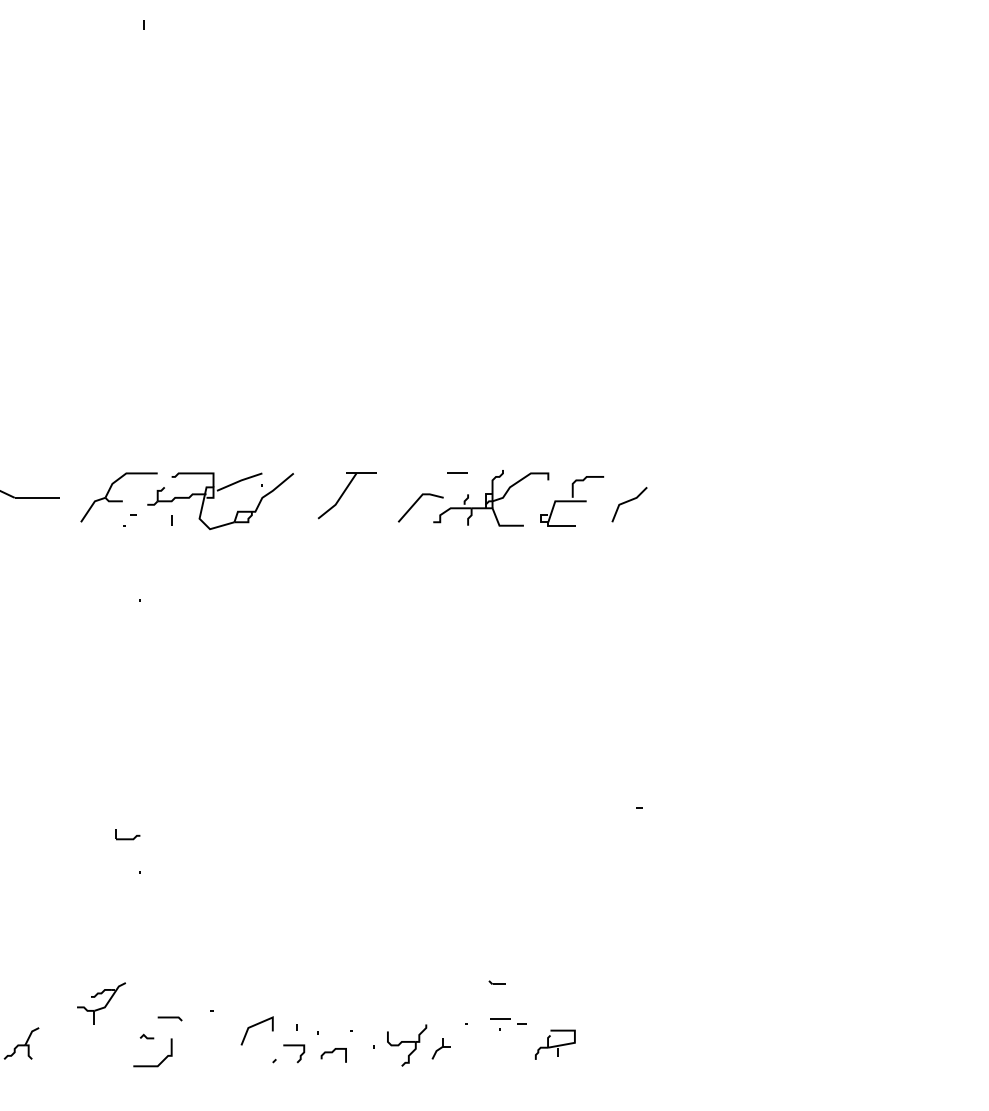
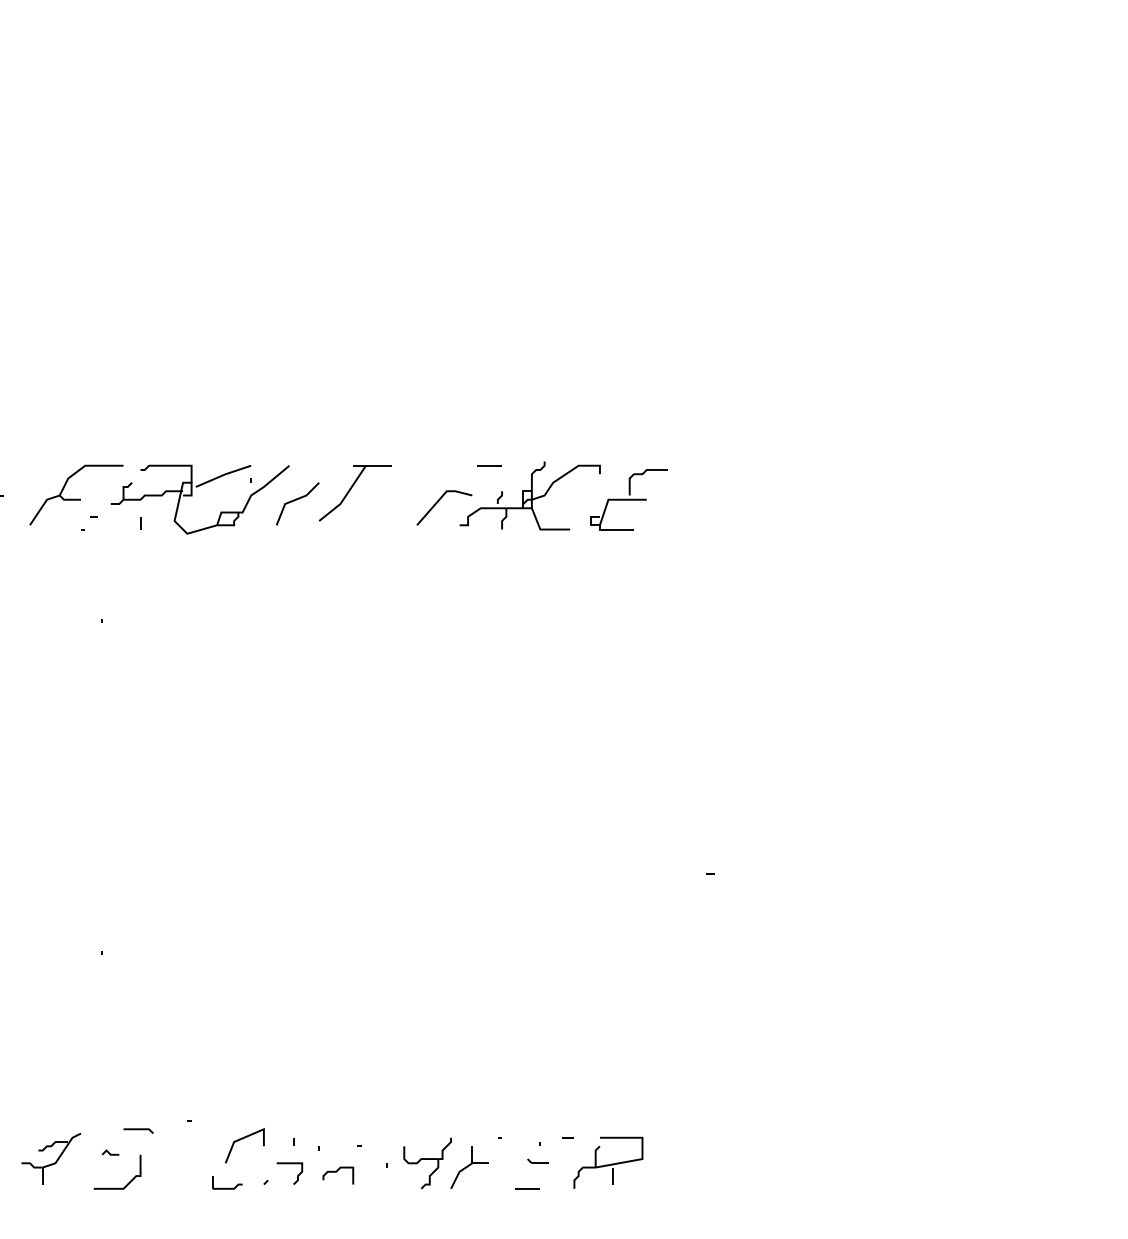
line: (628, 502) -> (296, 501), moved
part: (127, 834) -> (226, 1182), moved
part: (496, 982) -> (536, 1161), moved
part: (101, 1003) -> (51, 1158), moved
line: (500, 1018) -> (528, 1187), moved
part: (555, 1044) -> (608, 1162), size x1.43
part: (441, 1048) -> (469, 1167), size x1.67

